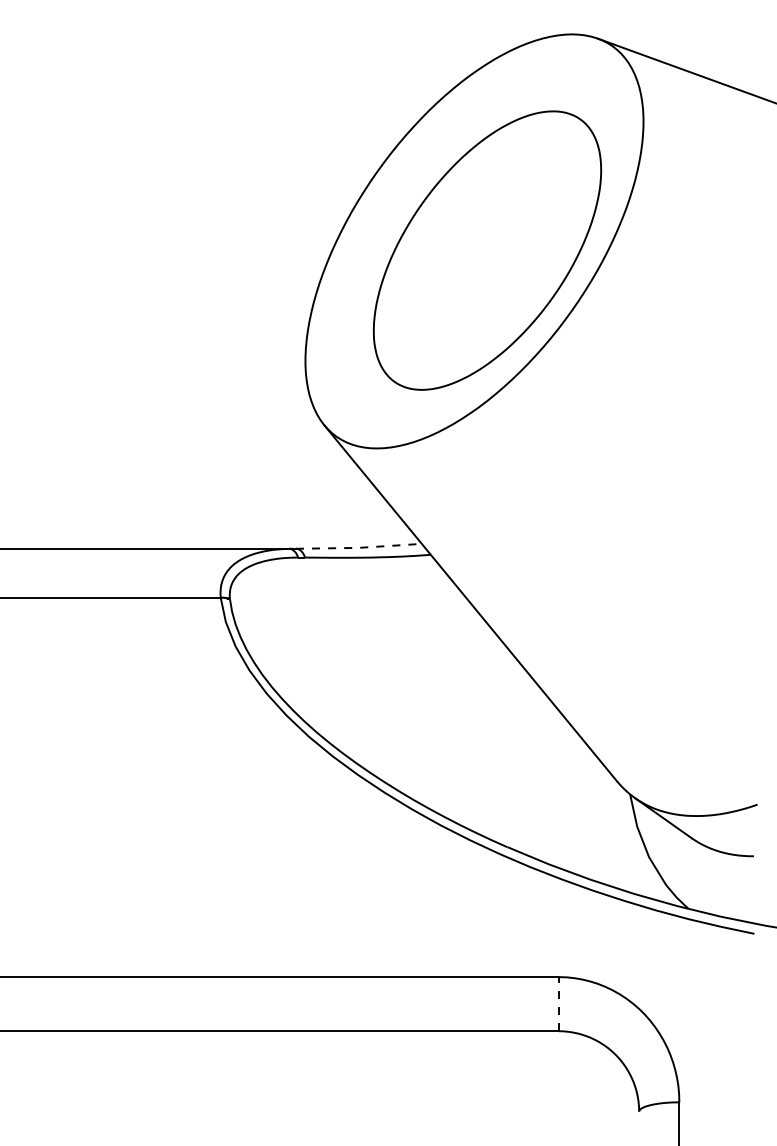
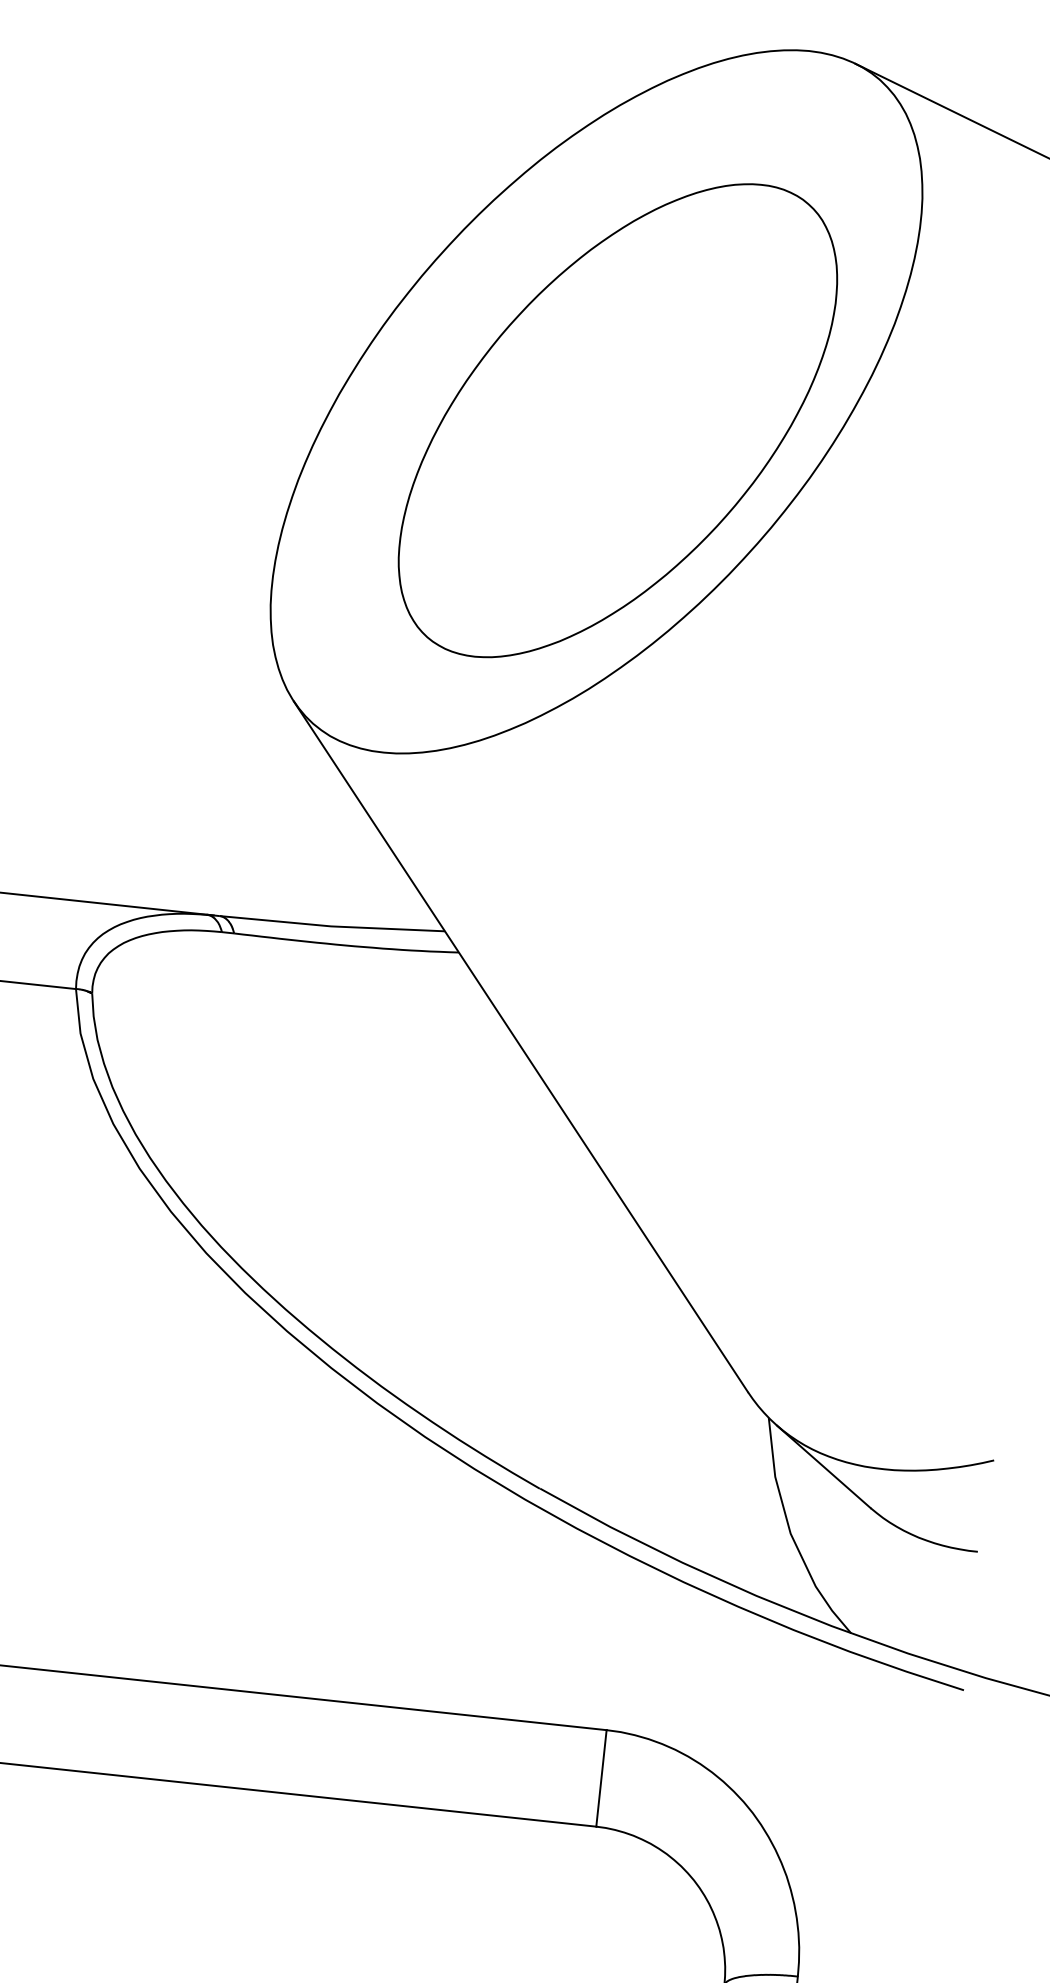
line: (358, 547) -> (331, 925), dashed -> solid
line: (558, 1003) -> (601, 1777), dashed -> solid

